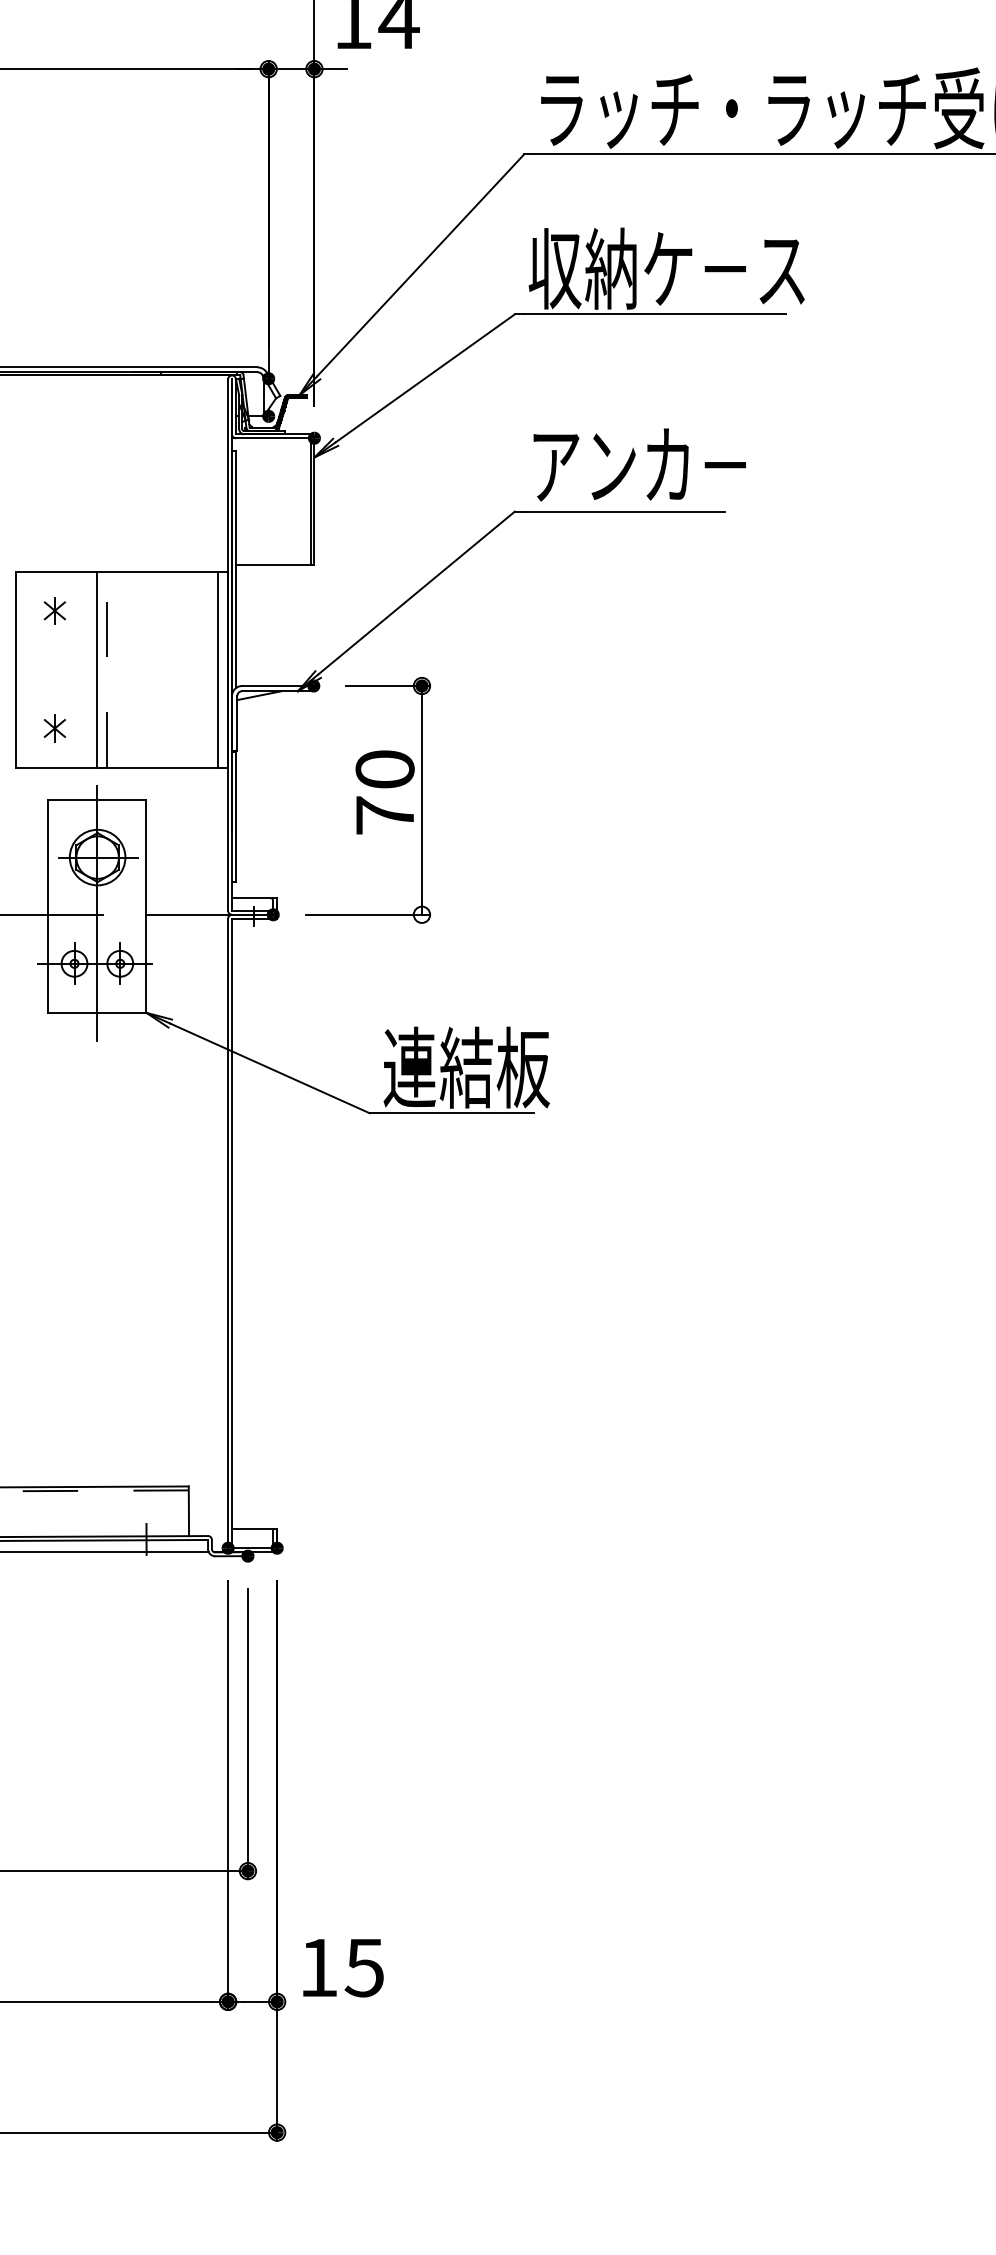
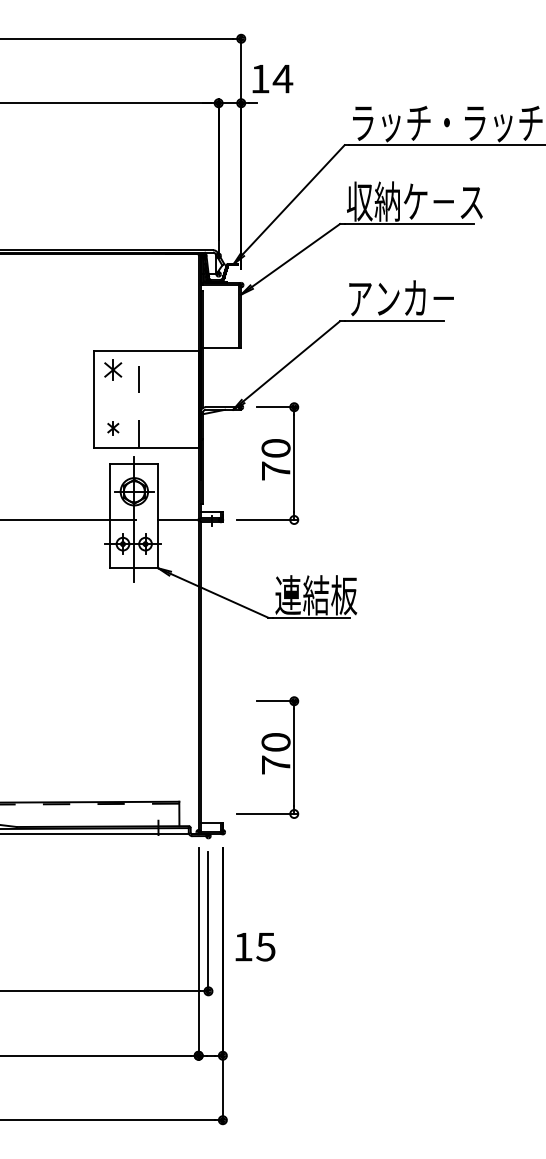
part: (55, 611) -> (113, 370), size x1.6
line: (97, 668) -> (134, 398), removed
line: (217, 668) -> (193, 398), removed
part: (367, 1396) -> (267, 757), added
text: (343, 1968) -> (255, 947), moved

